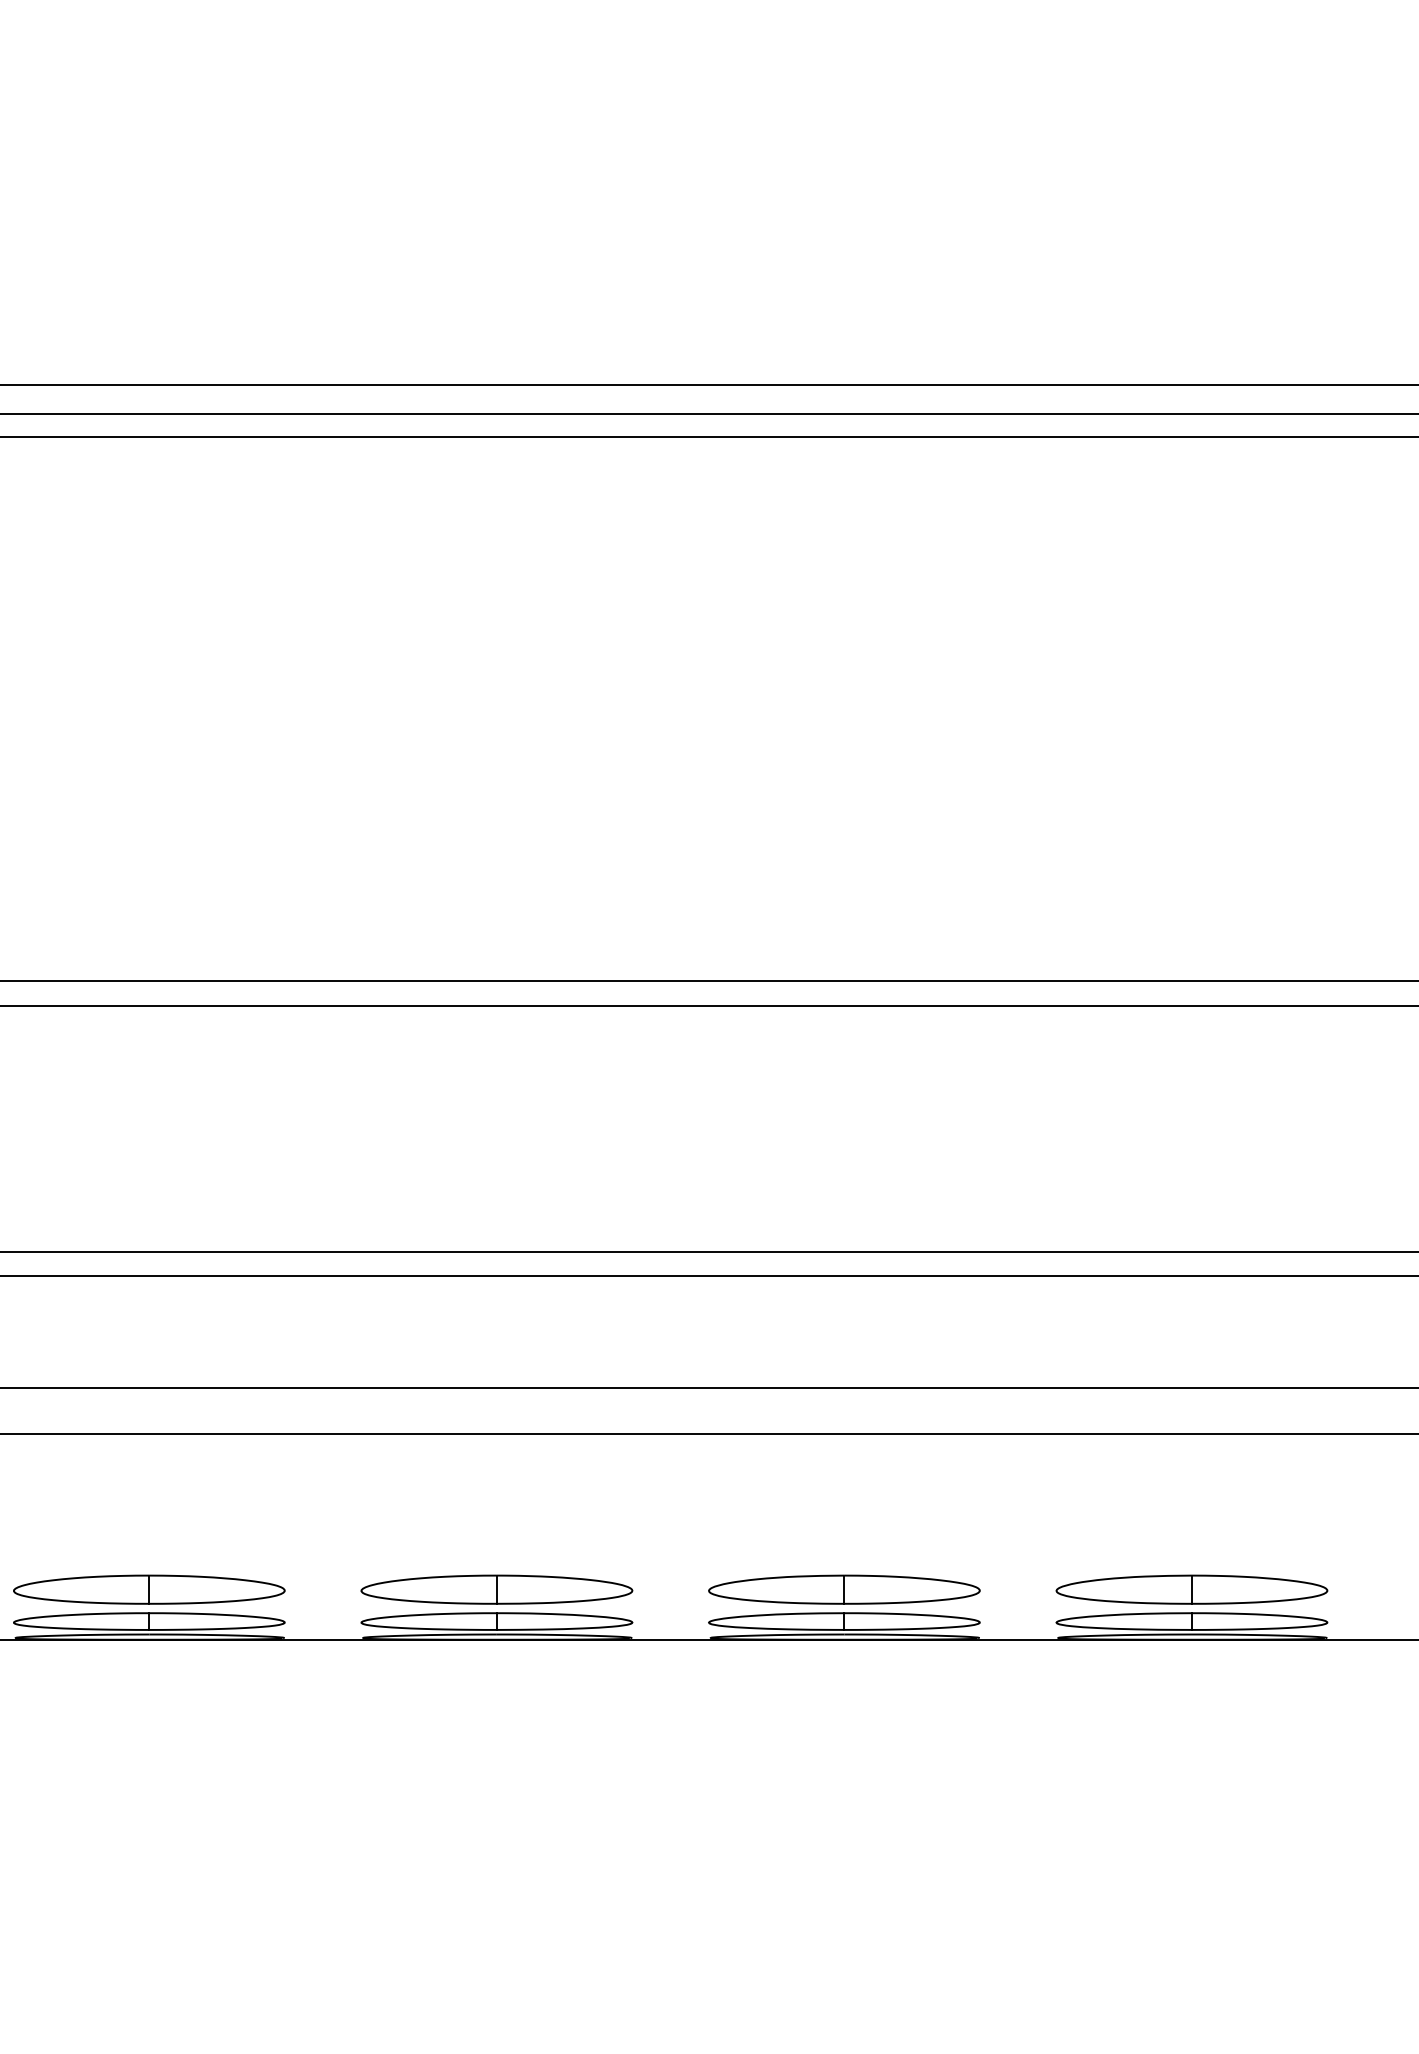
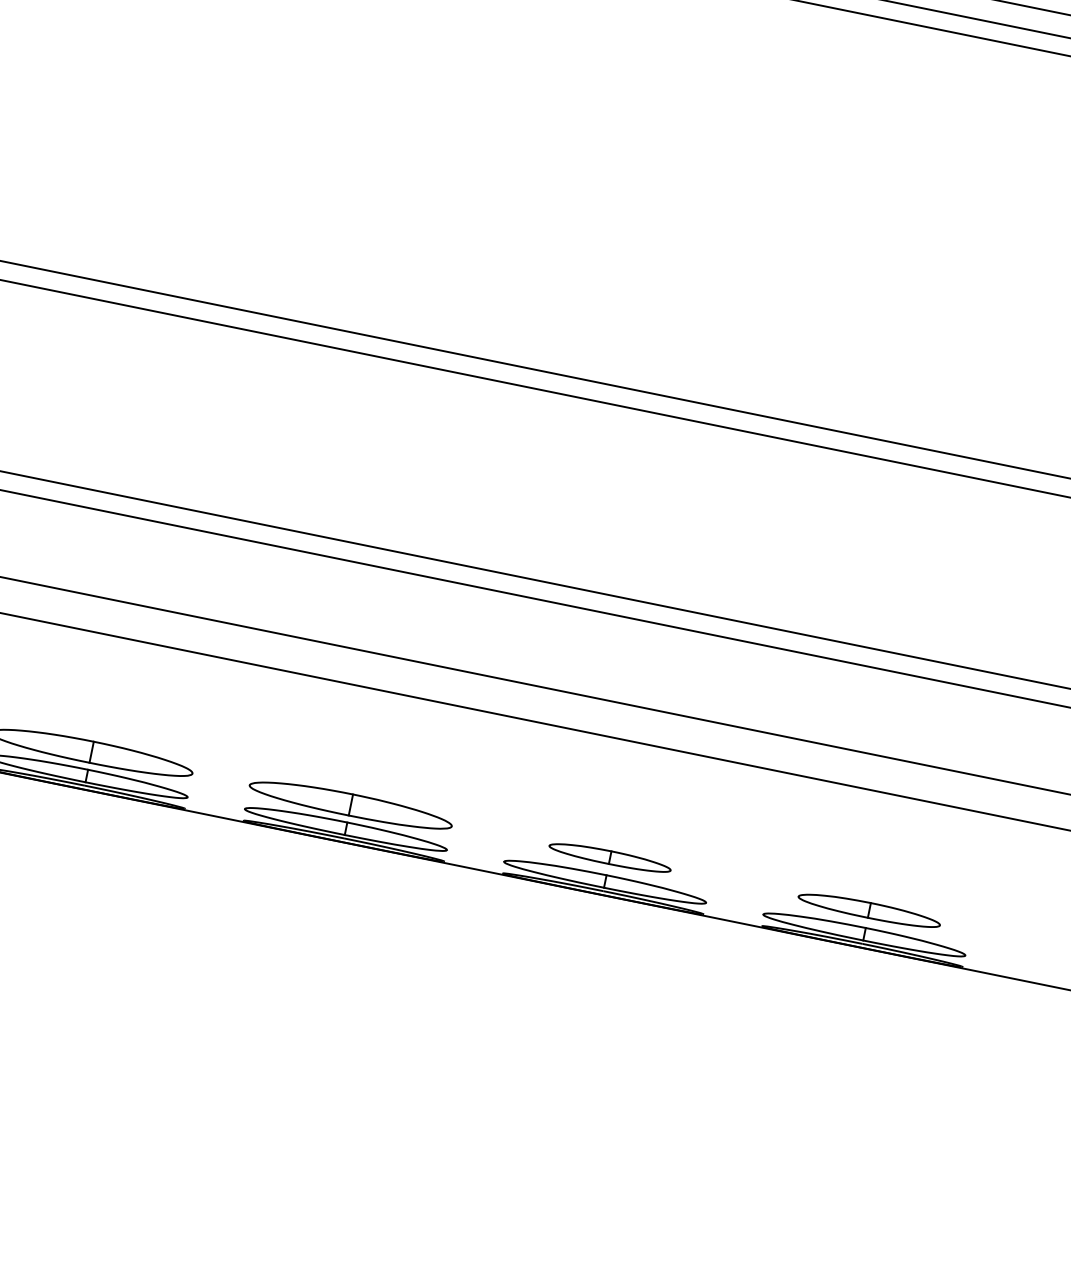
part: (844, 1589) -> (610, 857), size x0.6
part: (1191, 1589) -> (869, 910), size x0.7

